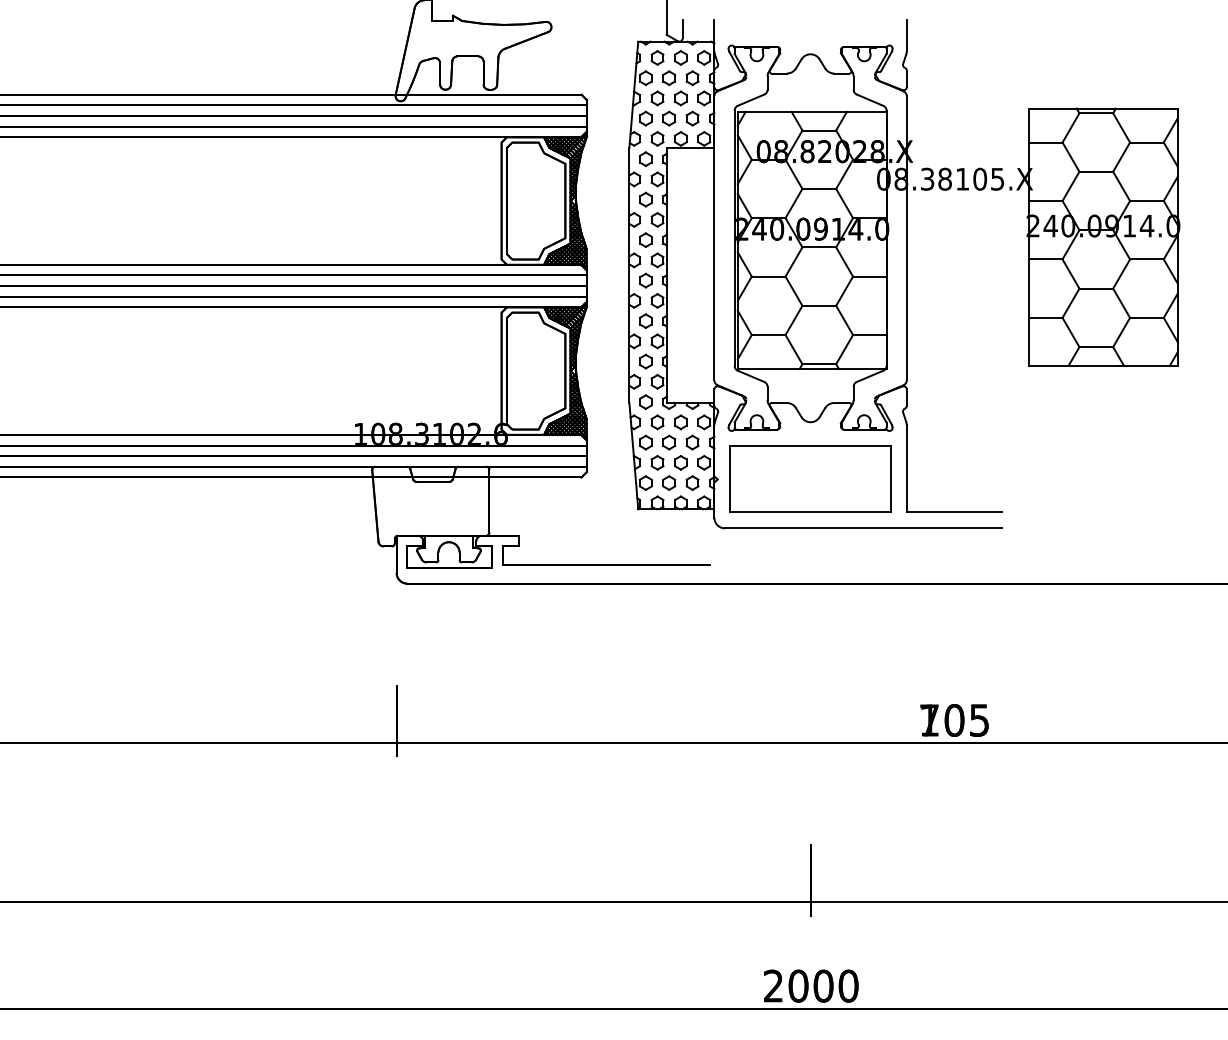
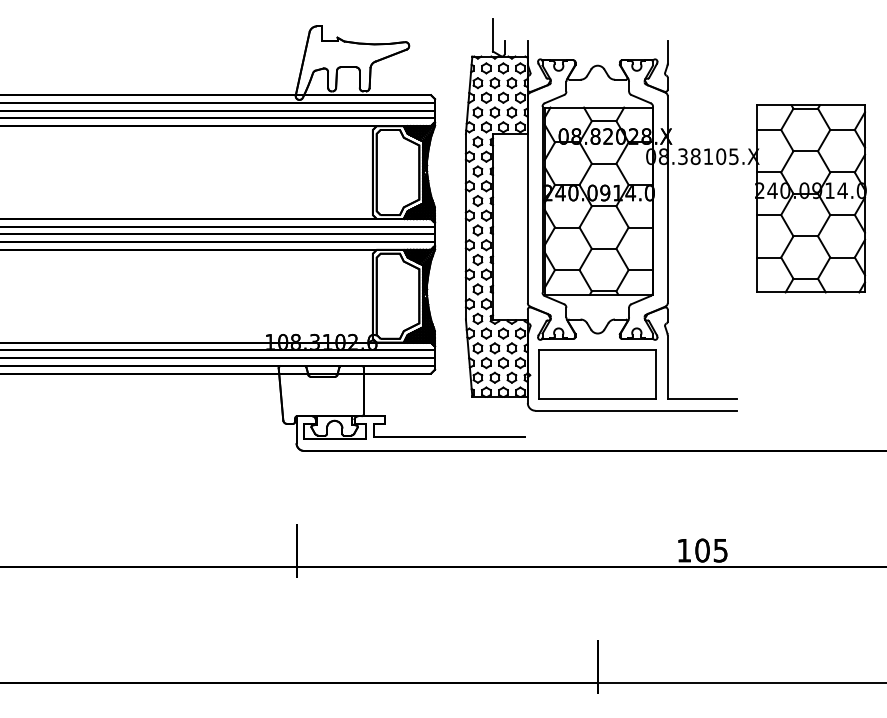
text: (929, 720) -> (684, 550), 705 -> 105

